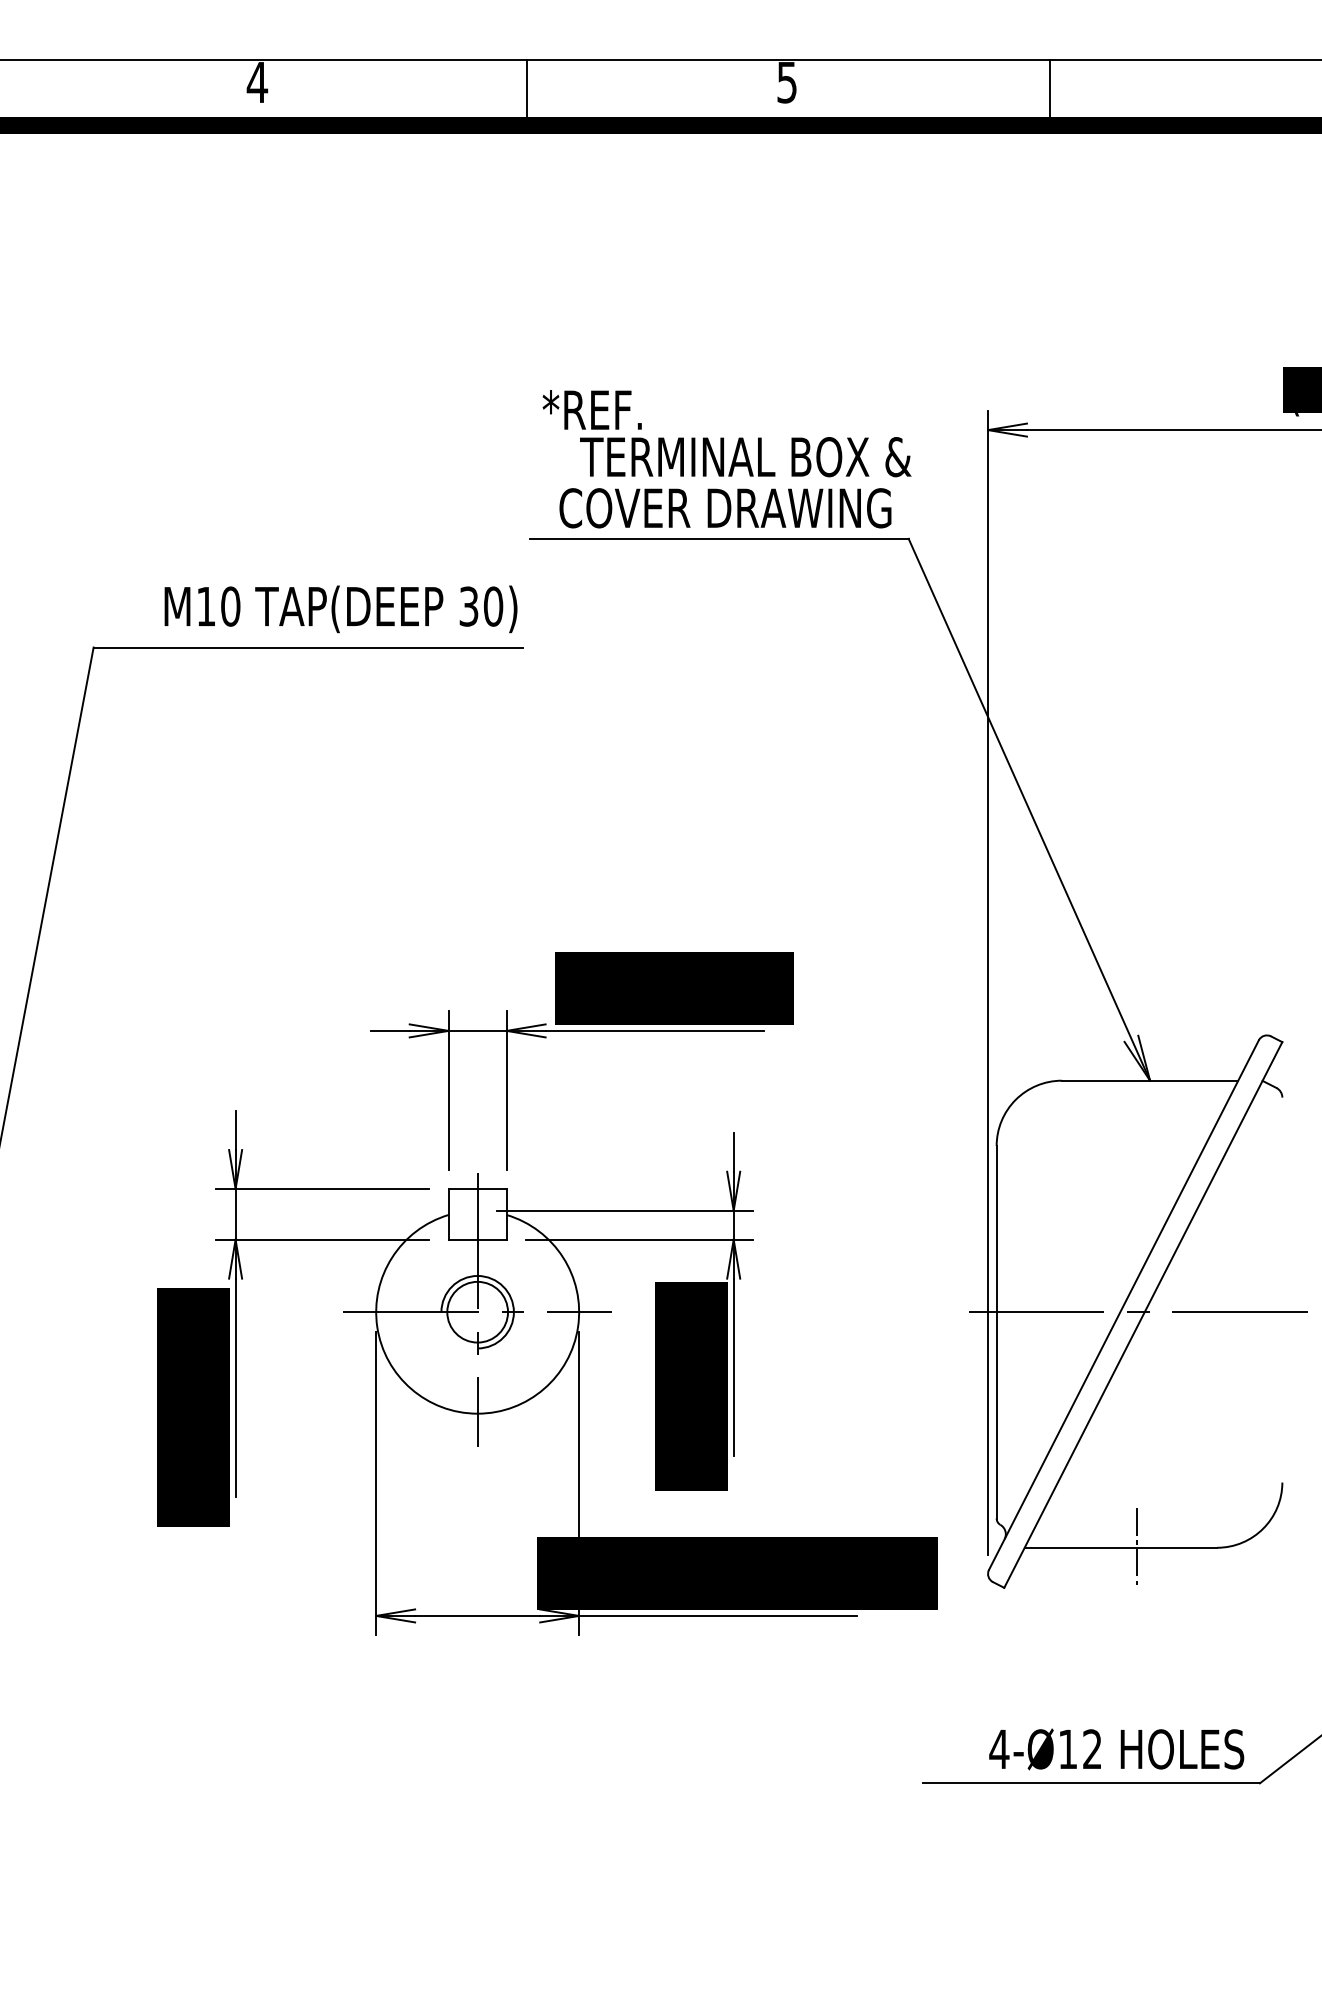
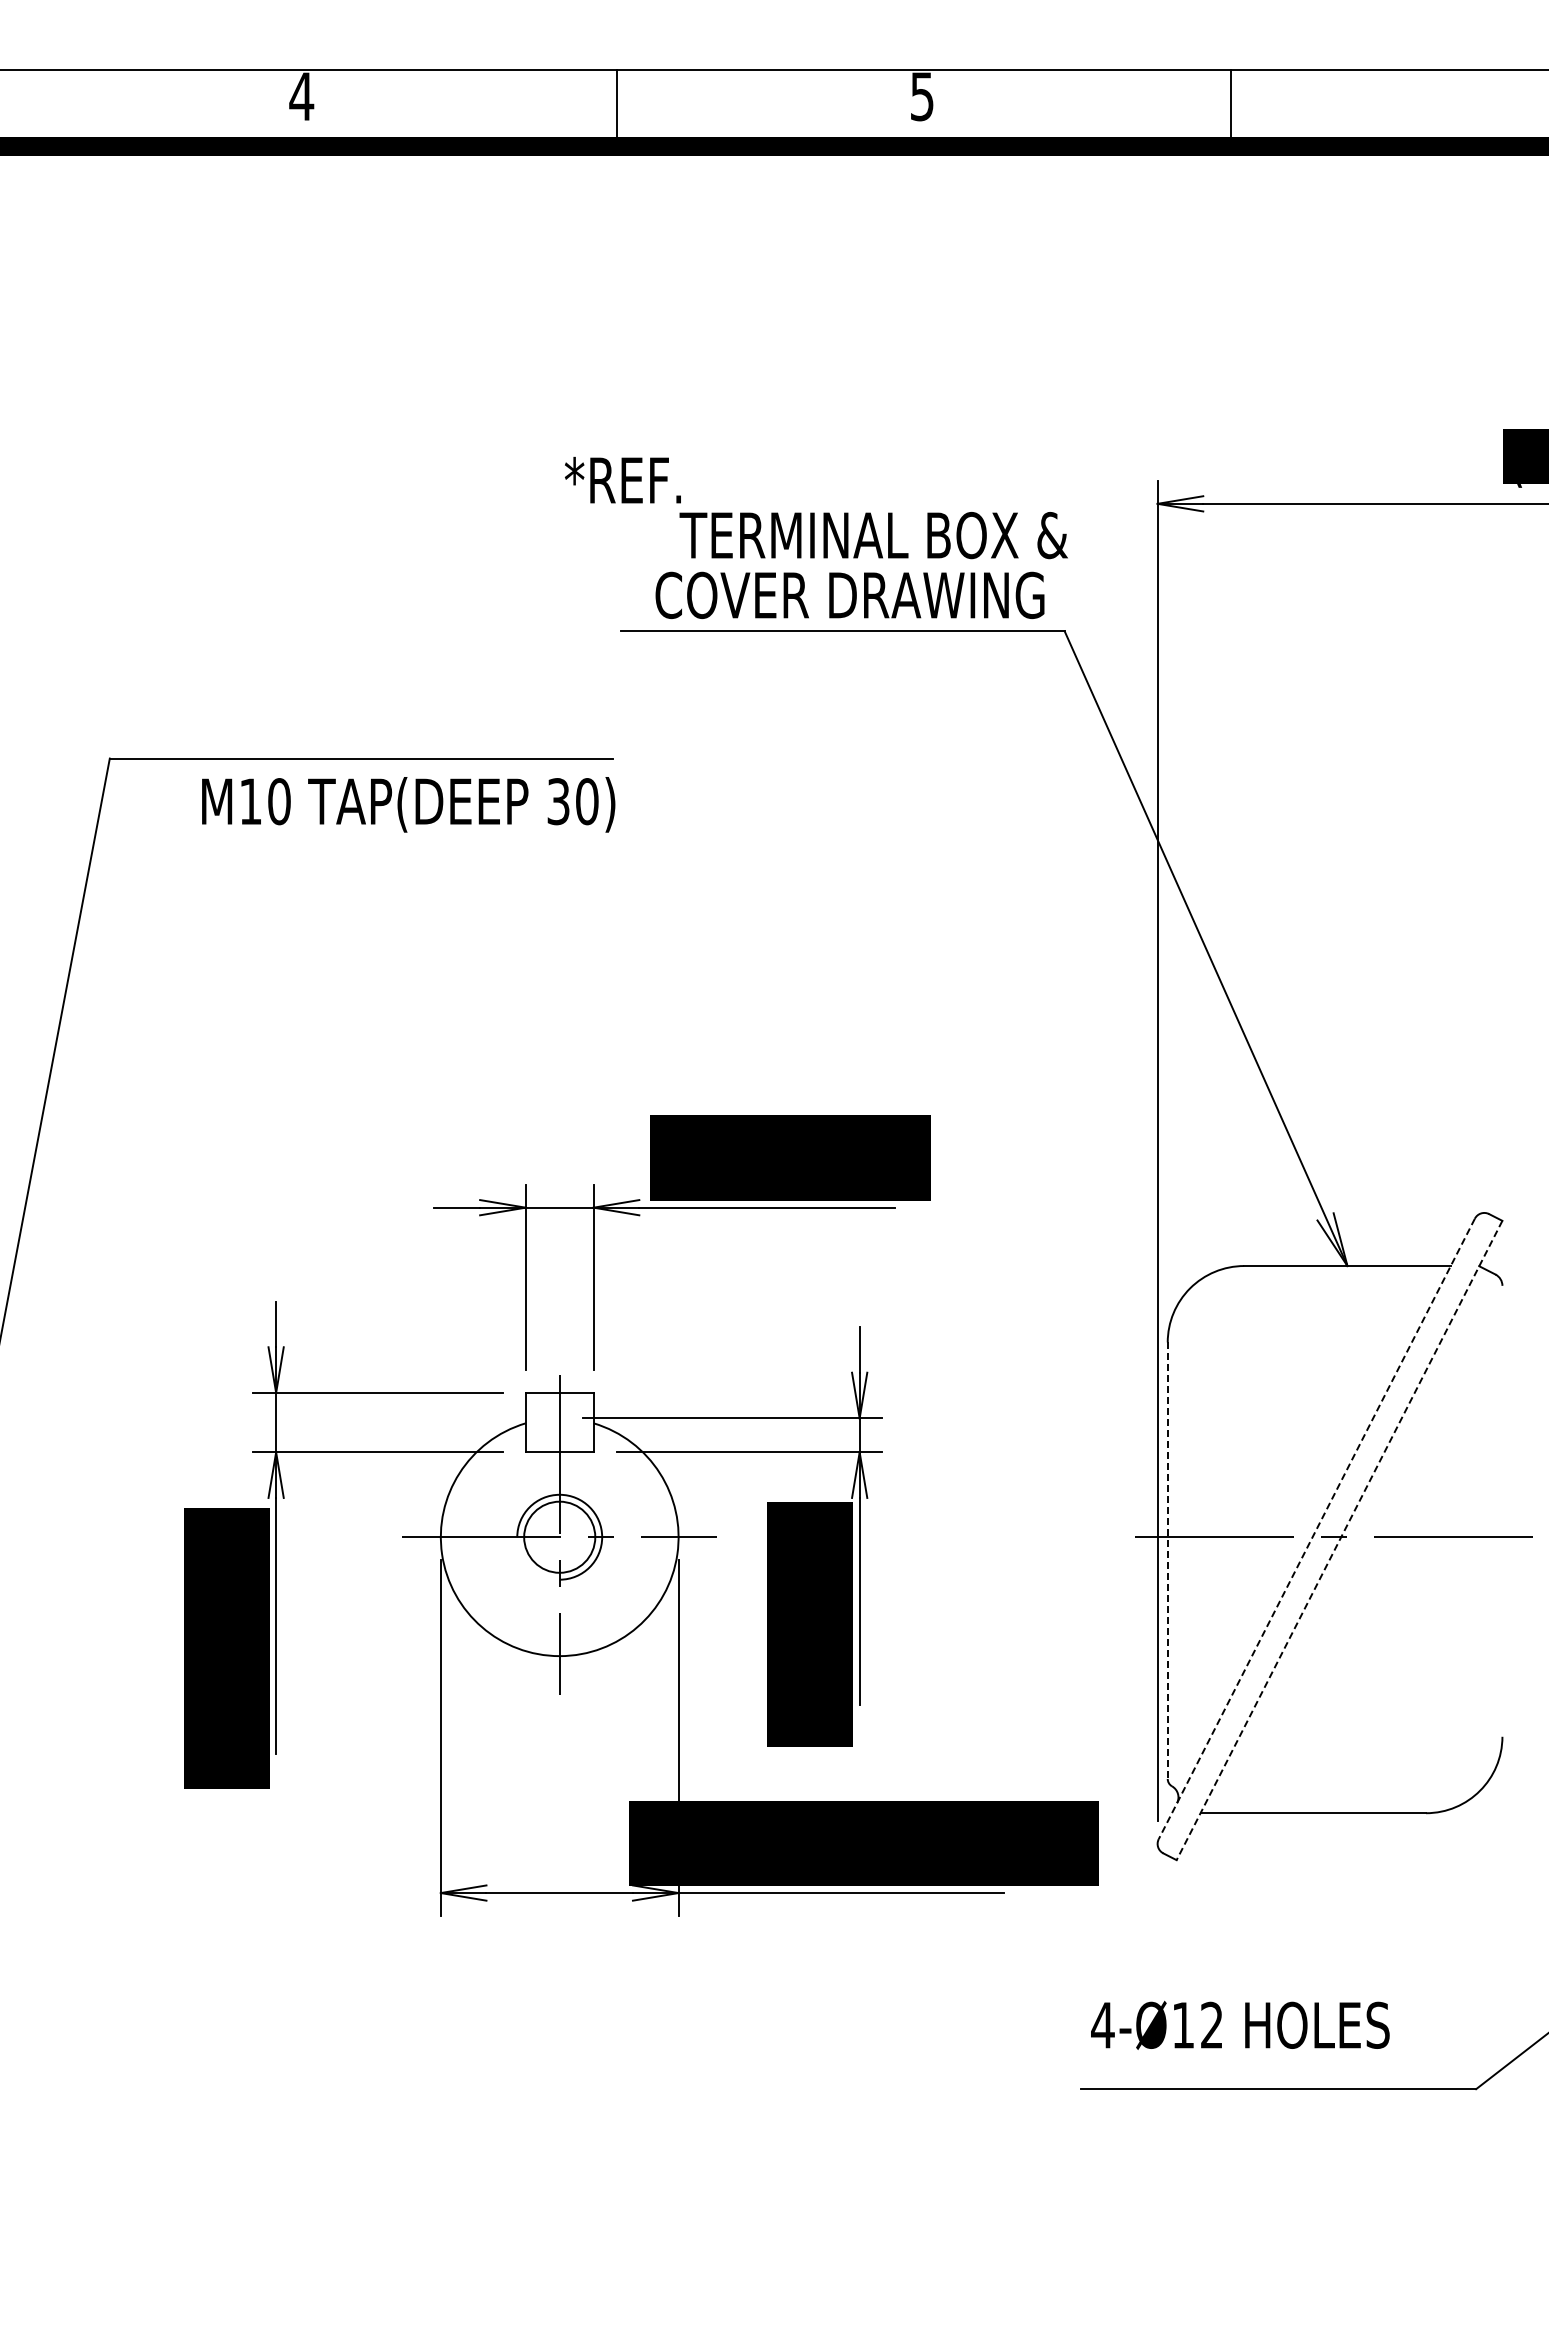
text: (591, 409) -> (622, 479), moved
text: (340, 609) -> (408, 804), moved
line: (1123, 1305) -> (1316, 1529), solid -> dashed
line: (1143, 1314) -> (1339, 1540), solid -> dashed
line: (996, 1332) -> (1167, 1561), solid -> dashed
line: (1136, 1548) -> (1331, 1813), removed
text: (1116, 1748) -> (1240, 2024), moved

